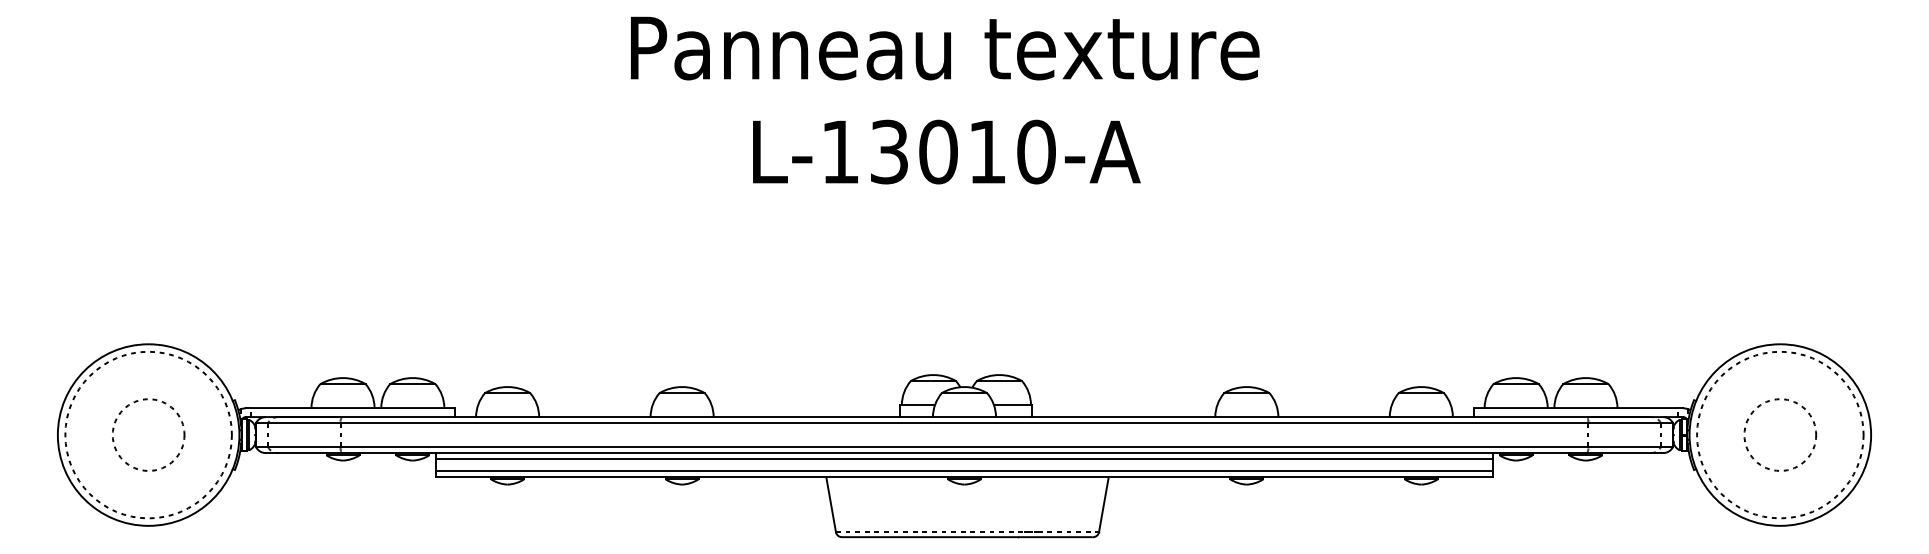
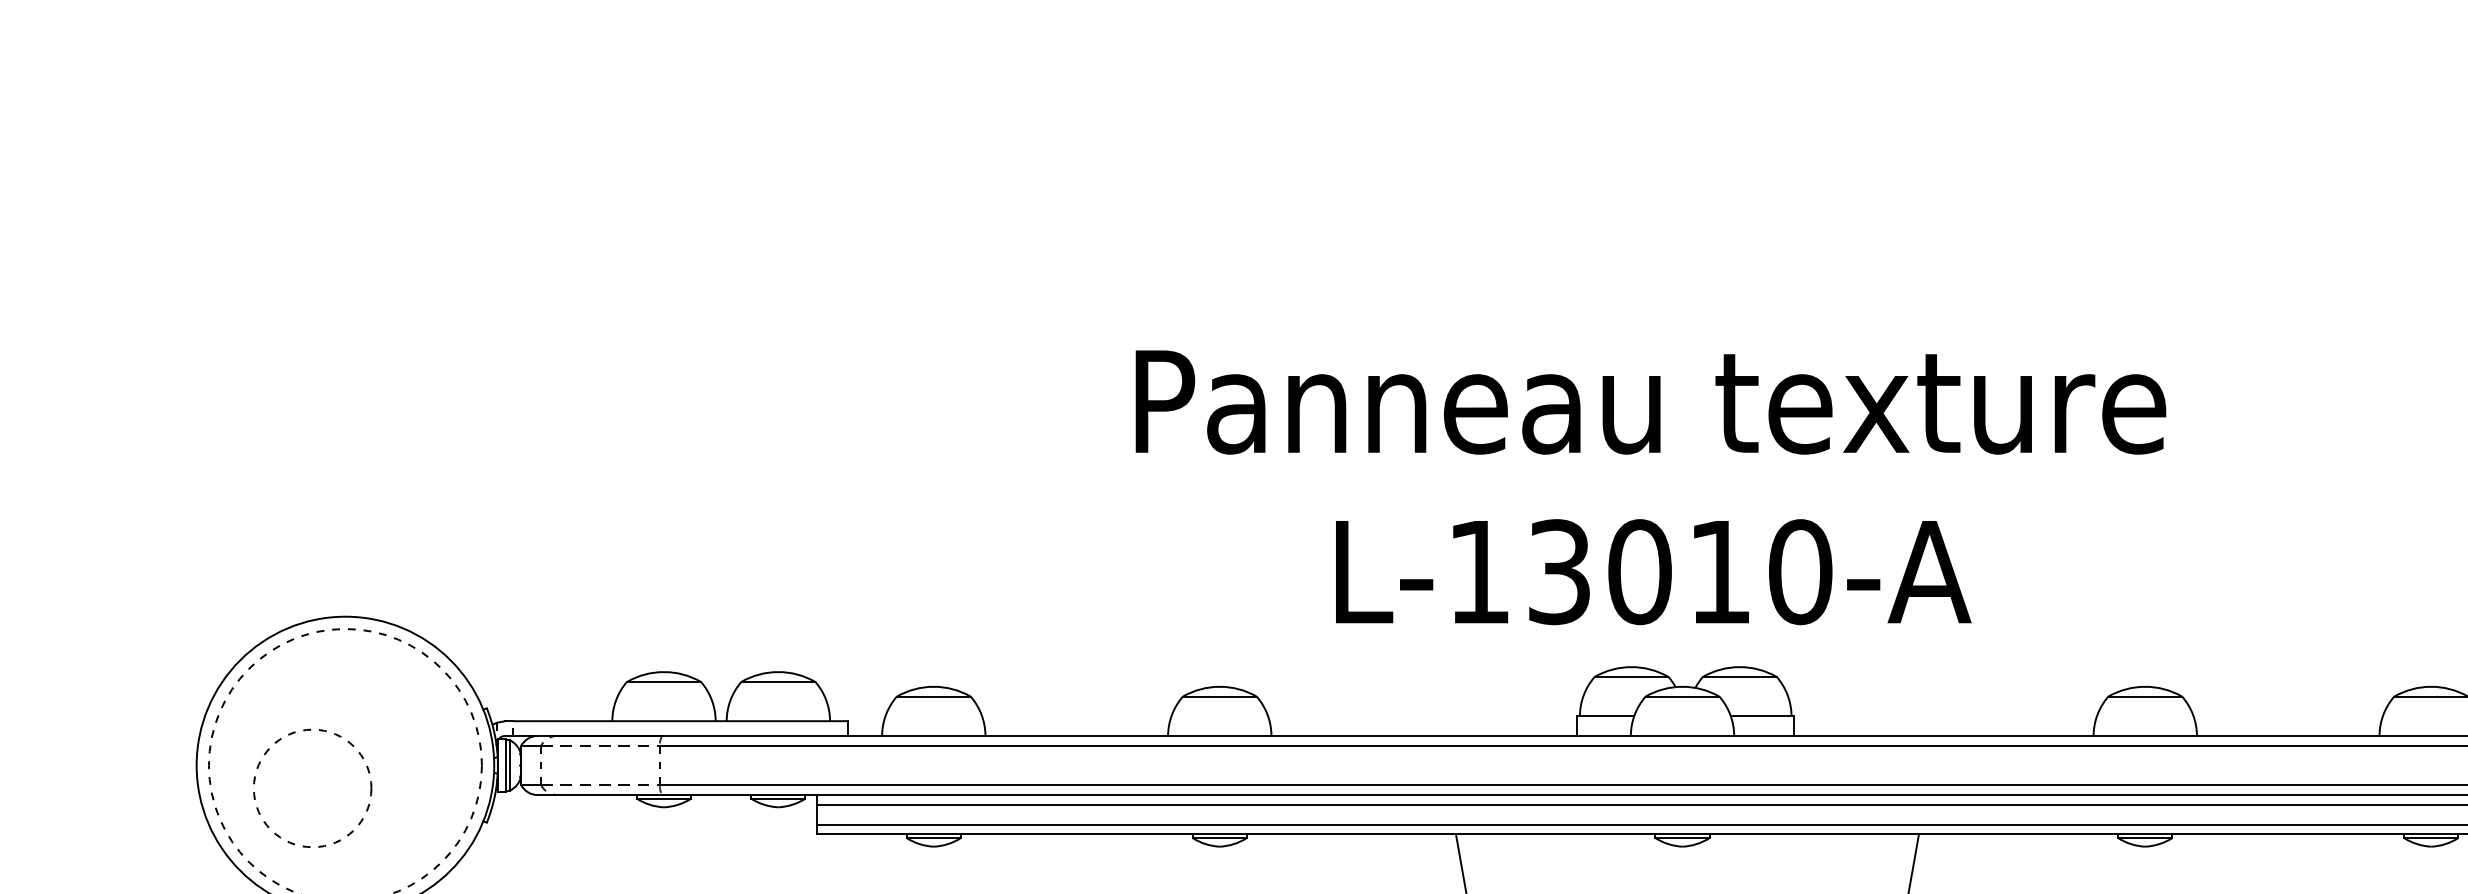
text: (945, 100) -> (1651, 487), moved
line: (304, 423) -> (600, 746), solid -> dashed
circle: (148, 434) -> (312, 787), moved
line: (304, 447) -> (600, 785), solid -> dashed

